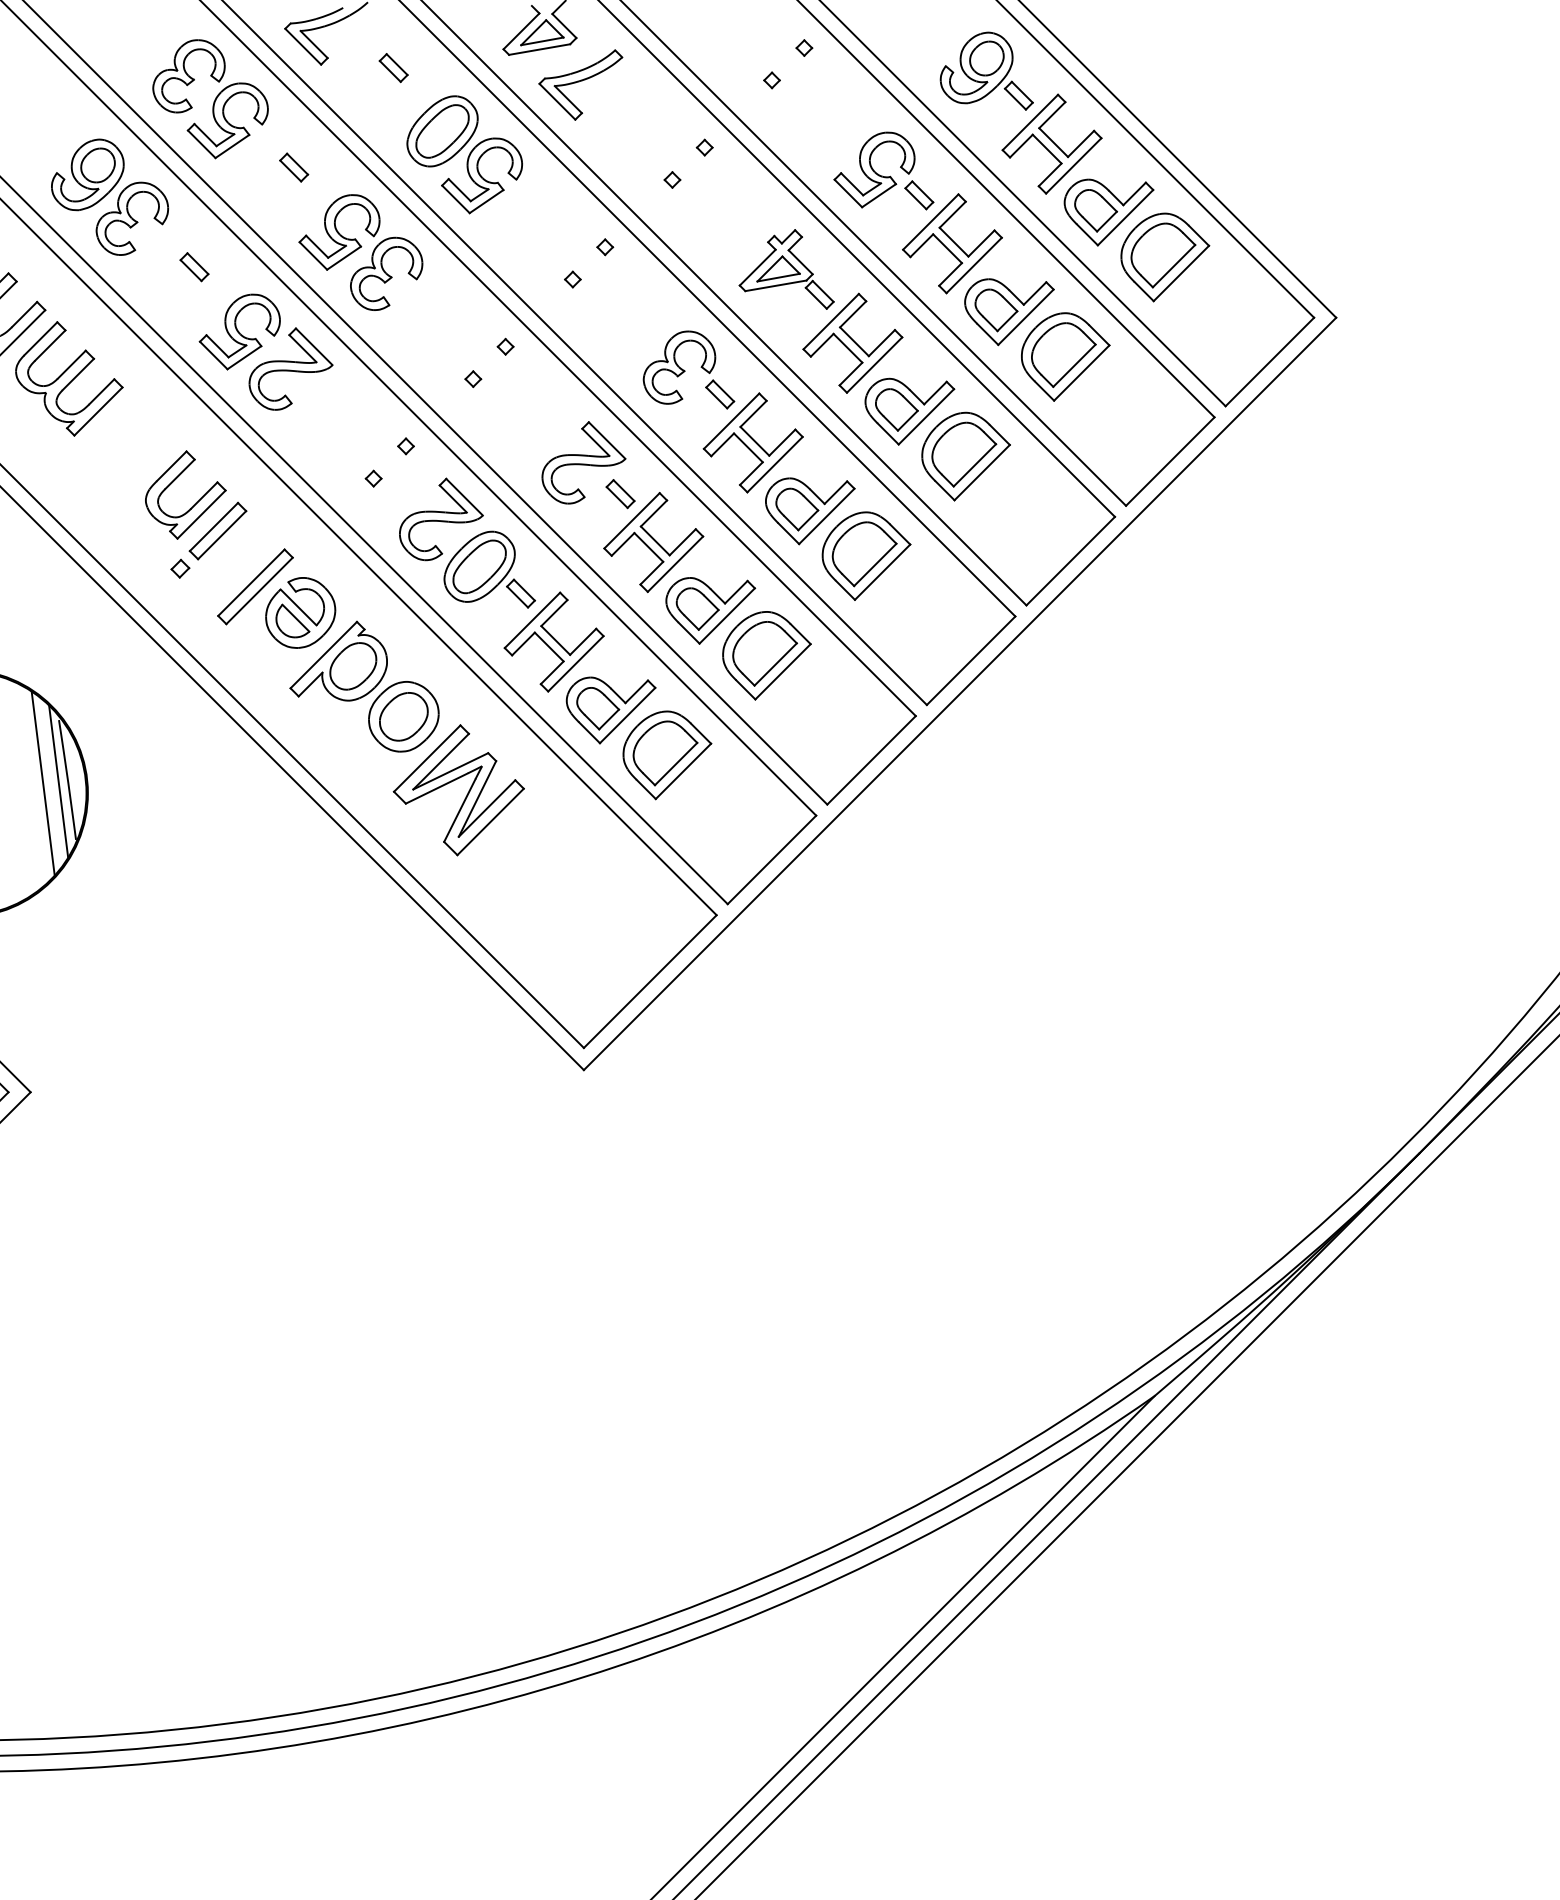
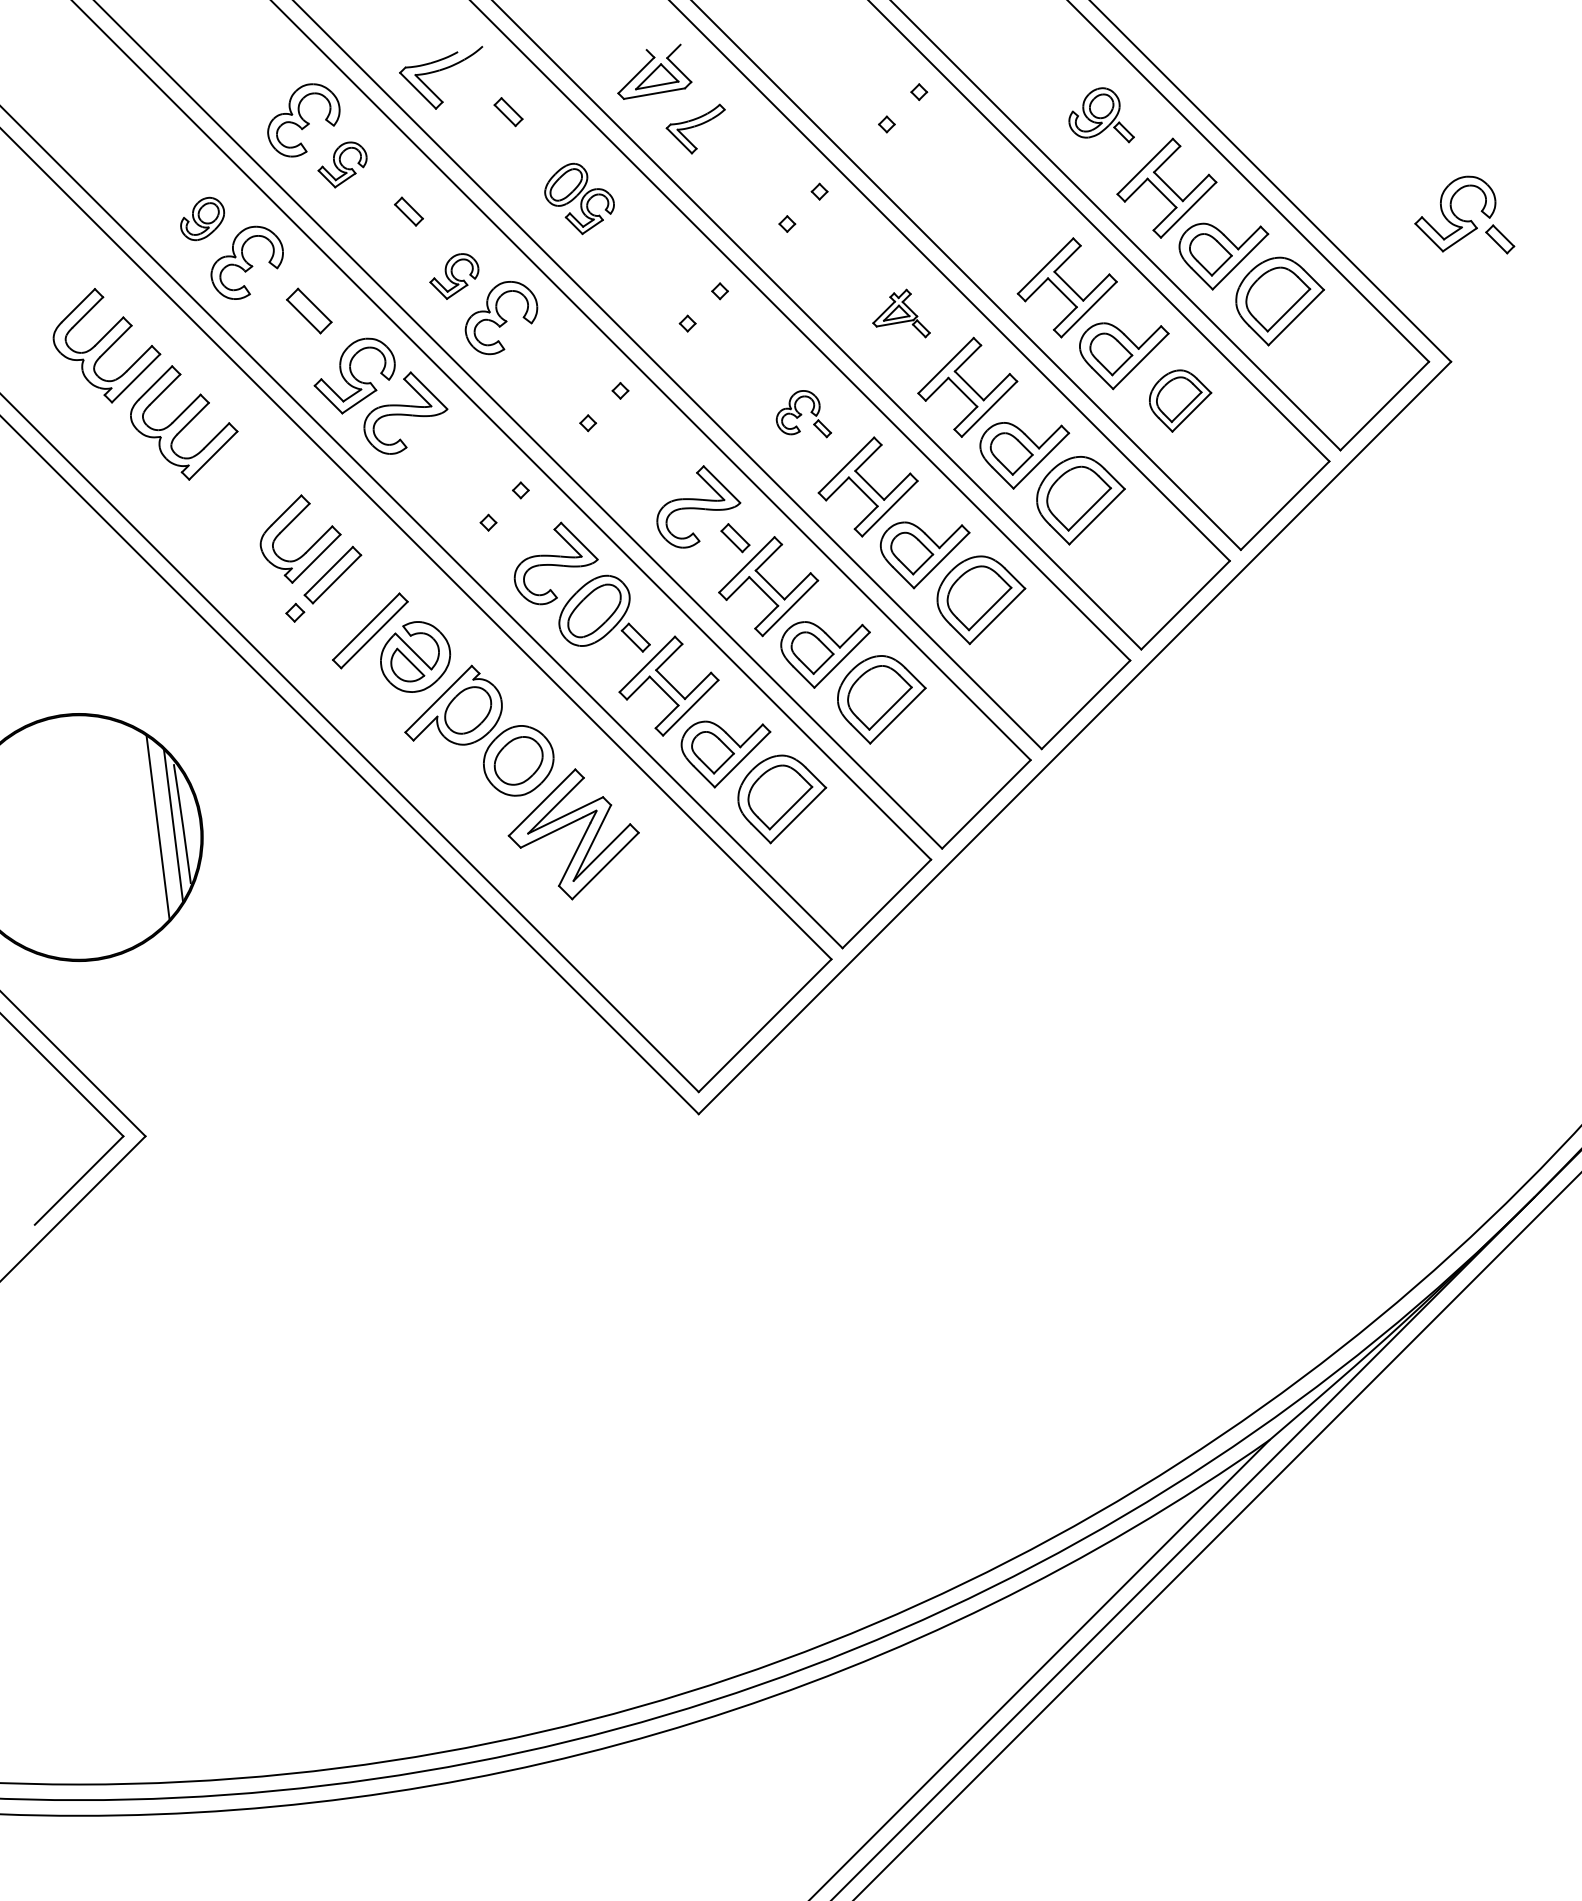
part: (986, 70) -> (1101, 114), size x0.7
part: (580, 84) -> (695, 128), size x0.7
part: (227, 120) -> (342, 164), size x0.6
part: (464, 154) -> (579, 198), size x0.6
part: (883, 170) -> (1464, 214), moved
part: (87, 174) -> (202, 218), size x0.6
part: (339, 232) -> (454, 276), size x0.6
part: (194, 267) -> (309, 311), size x1.6
part: (786, 269) -> (901, 313), size x0.6
part: (1065, 356) -> (1180, 400), size x0.7
part: (688, 369) -> (803, 413), size x0.6

